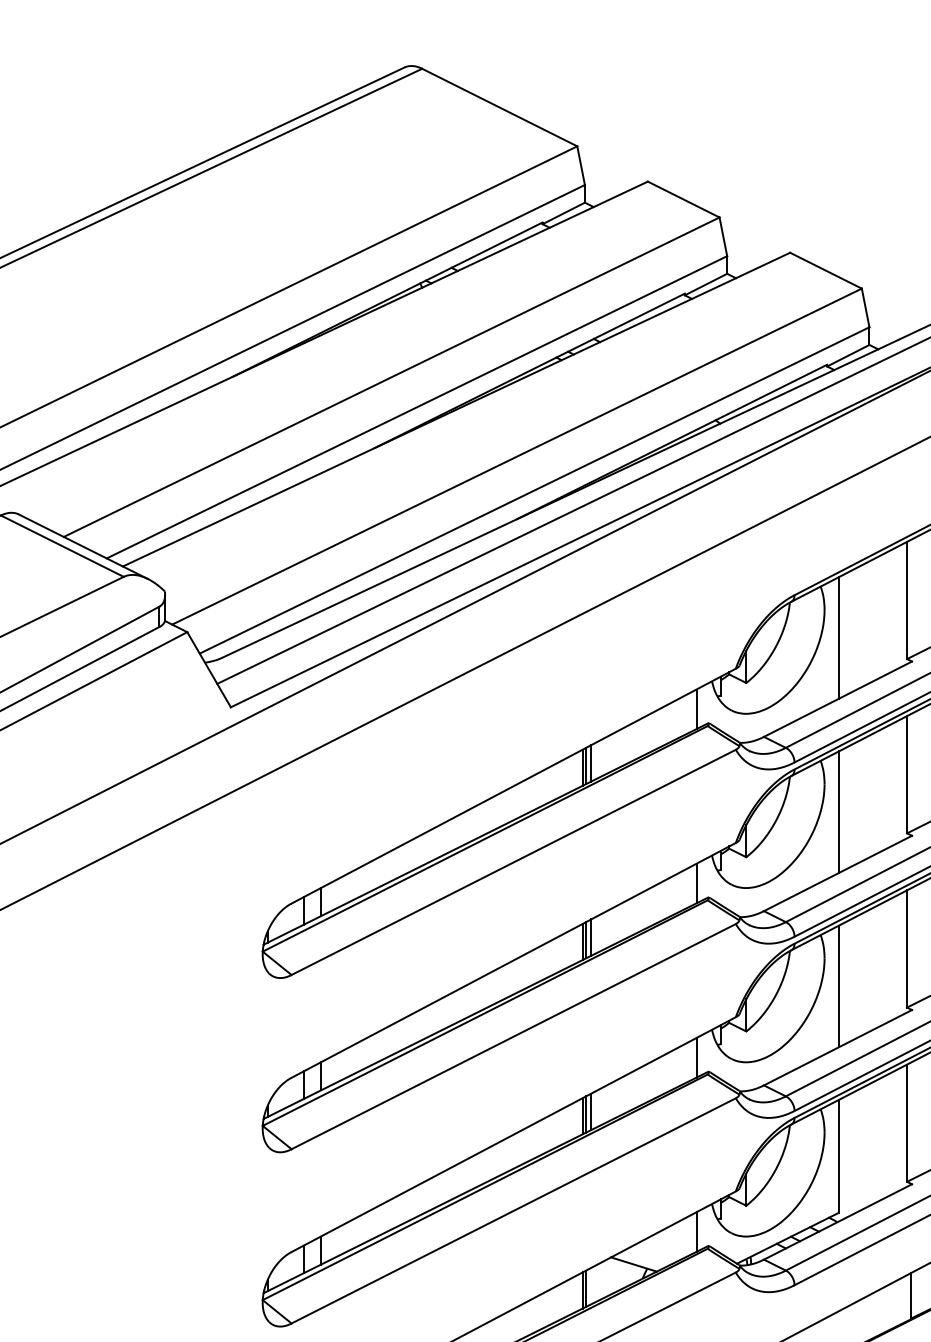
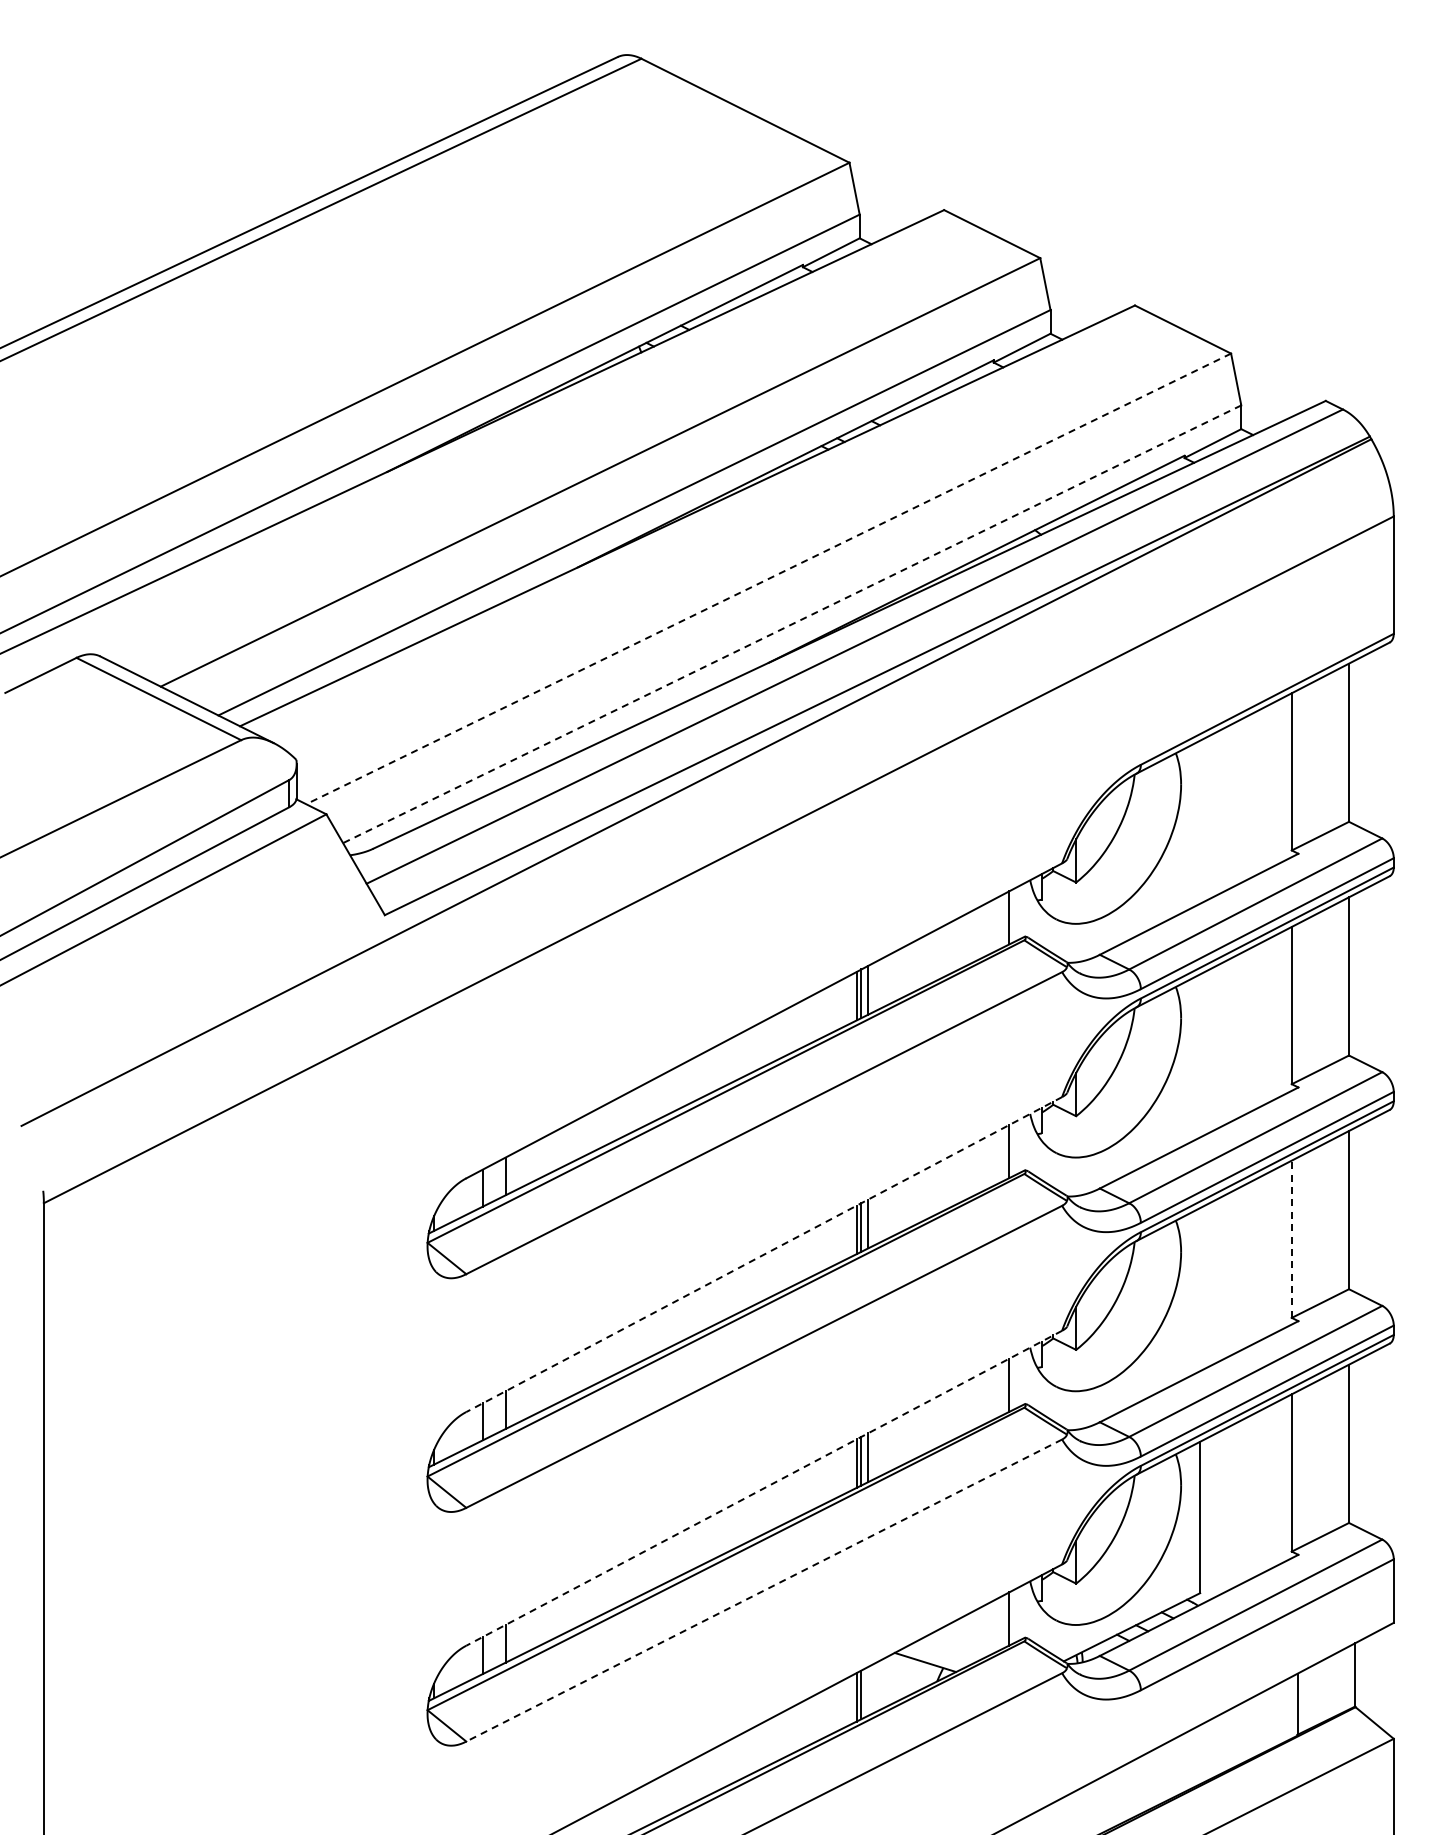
line: (516, 457) -> (768, 579), solid -> dashed
line: (534, 490) -> (792, 624), solid -> dashed
line: (839, 637) -> (1200, 821), removed
line: (839, 811) -> (1200, 1055), removed
line: (906, 949) -> (1291, 1239), solid -> dashed
line: (513, 960) -> (764, 1254), solid -> dashed
line: (839, 986) -> (1200, 1289), removed
line: (513, 1134) -> (764, 1488), solid -> dashed
line: (513, 1210) -> (764, 1590), solid -> dashed

